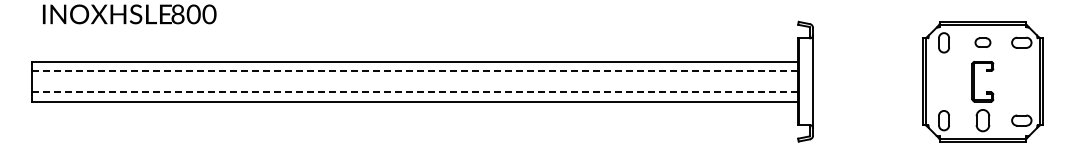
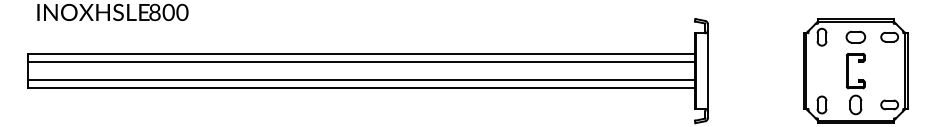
part: (982, 42) -> (855, 36), size x1.43
line: (415, 71) -> (361, 62), dashed -> solid
line: (415, 92) -> (361, 80), dashed -> solid

